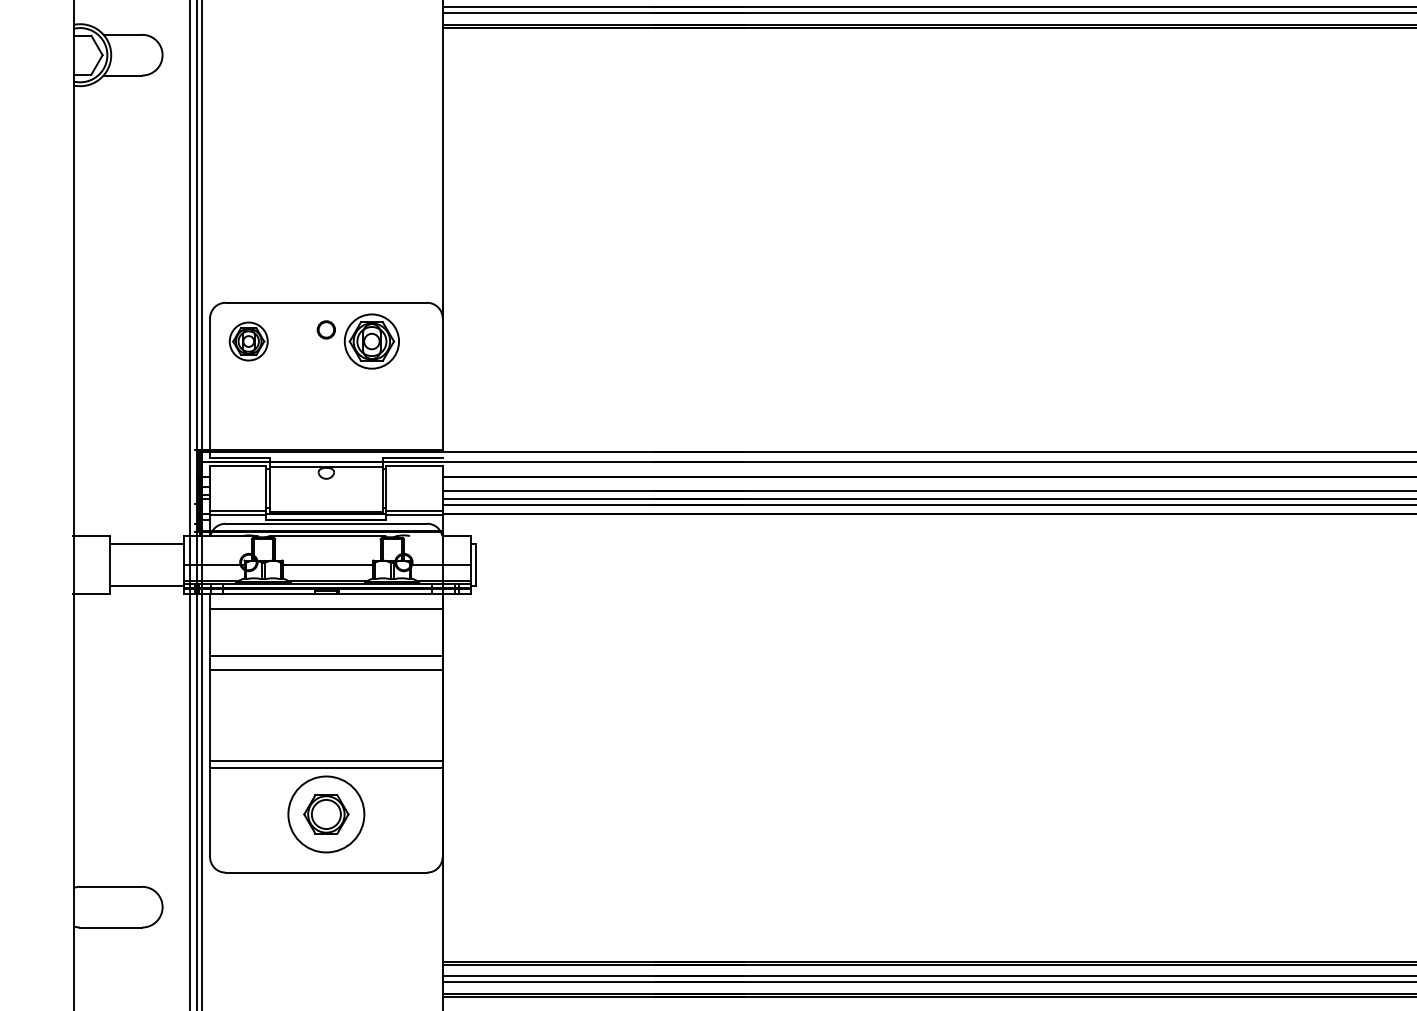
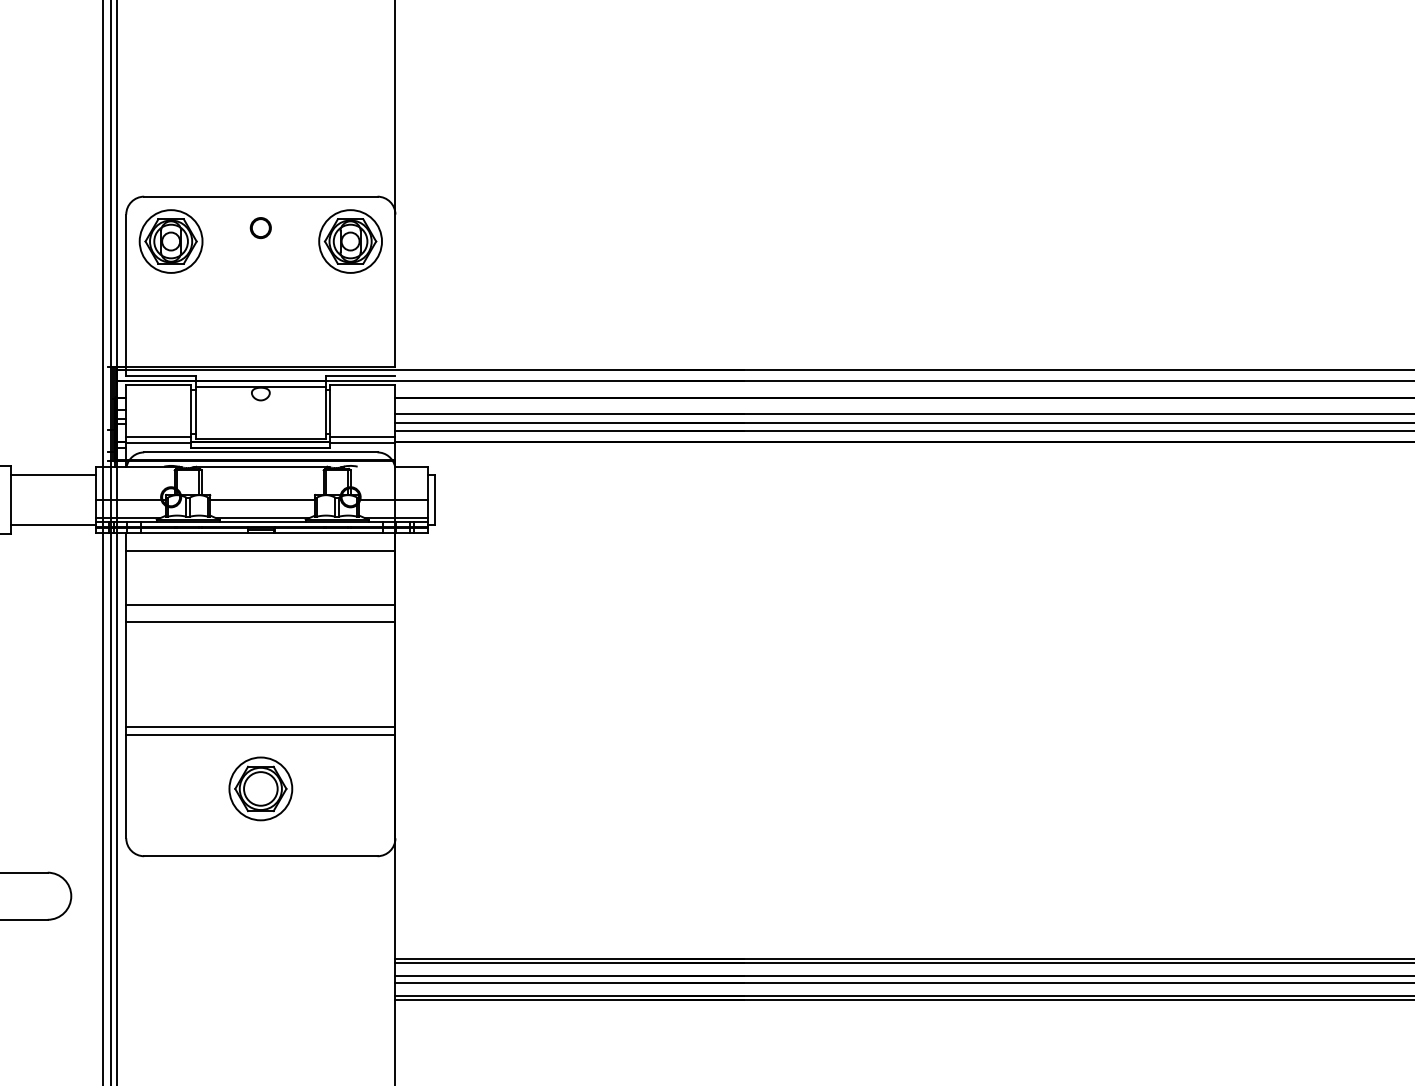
part: (248, 341) -> (170, 241), size x1.43
part: (371, 341) -> (350, 241), moved
circle: (326, 814) -> (260, 788), size x0.71

